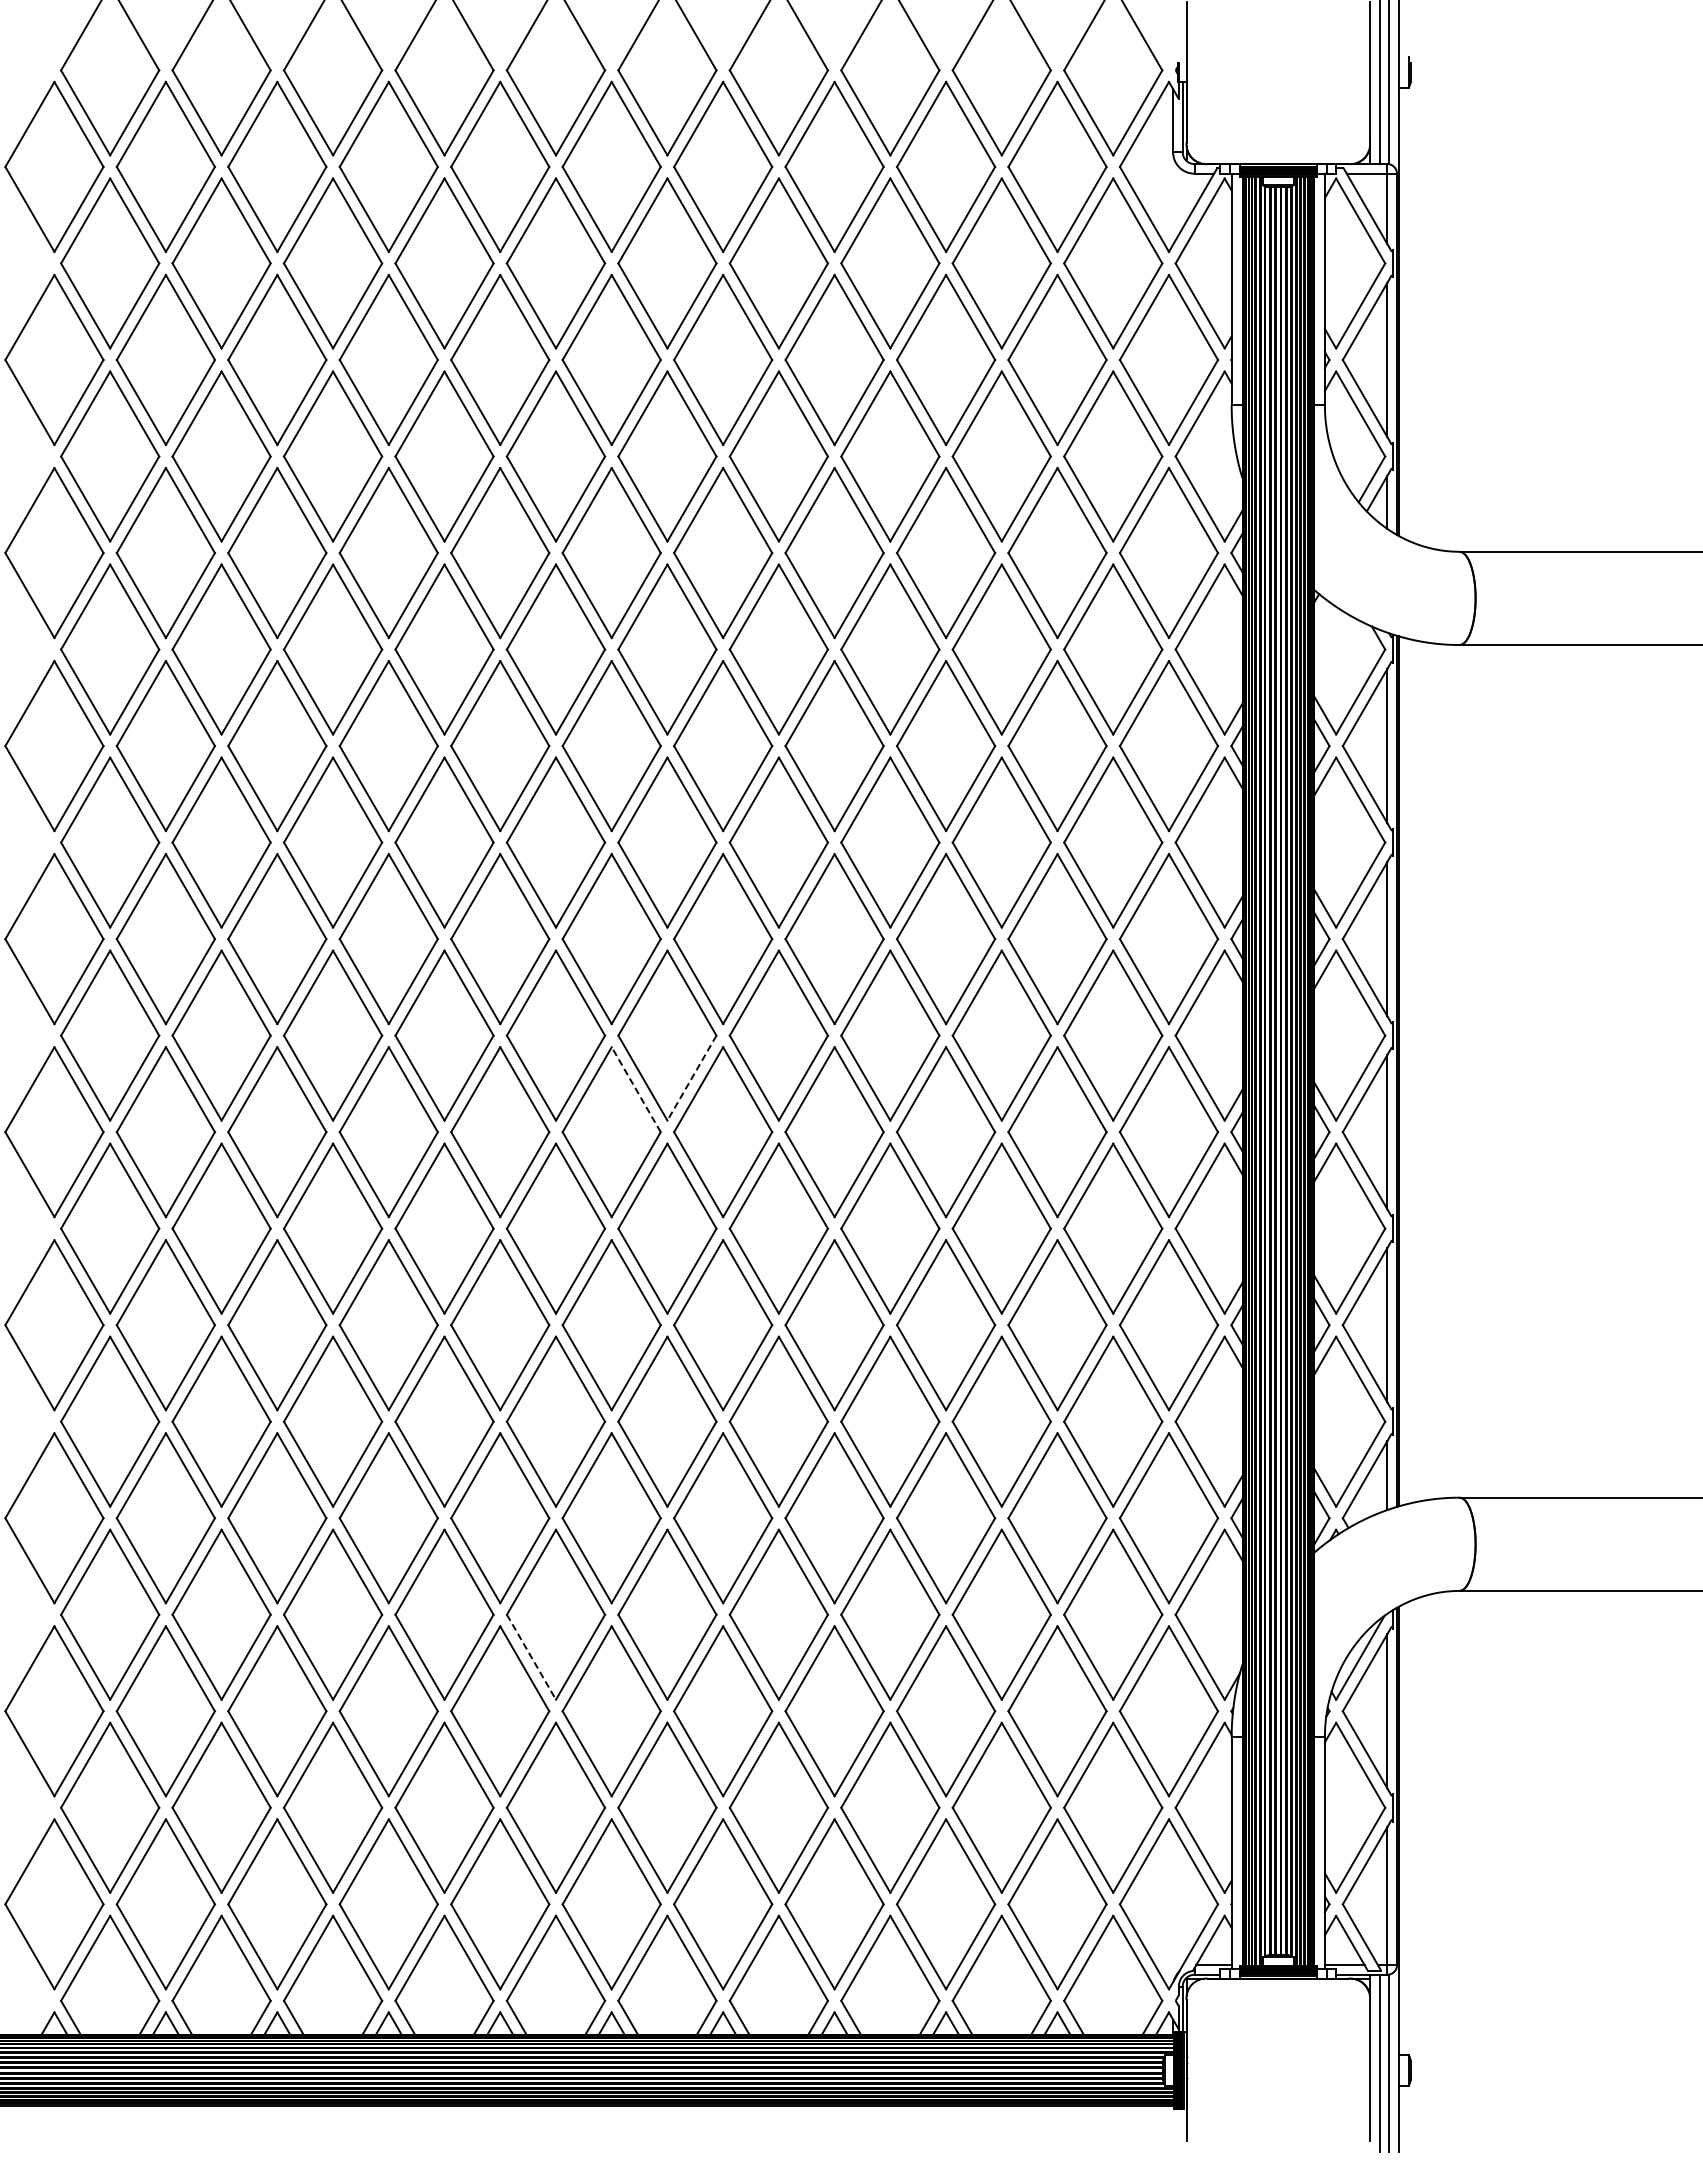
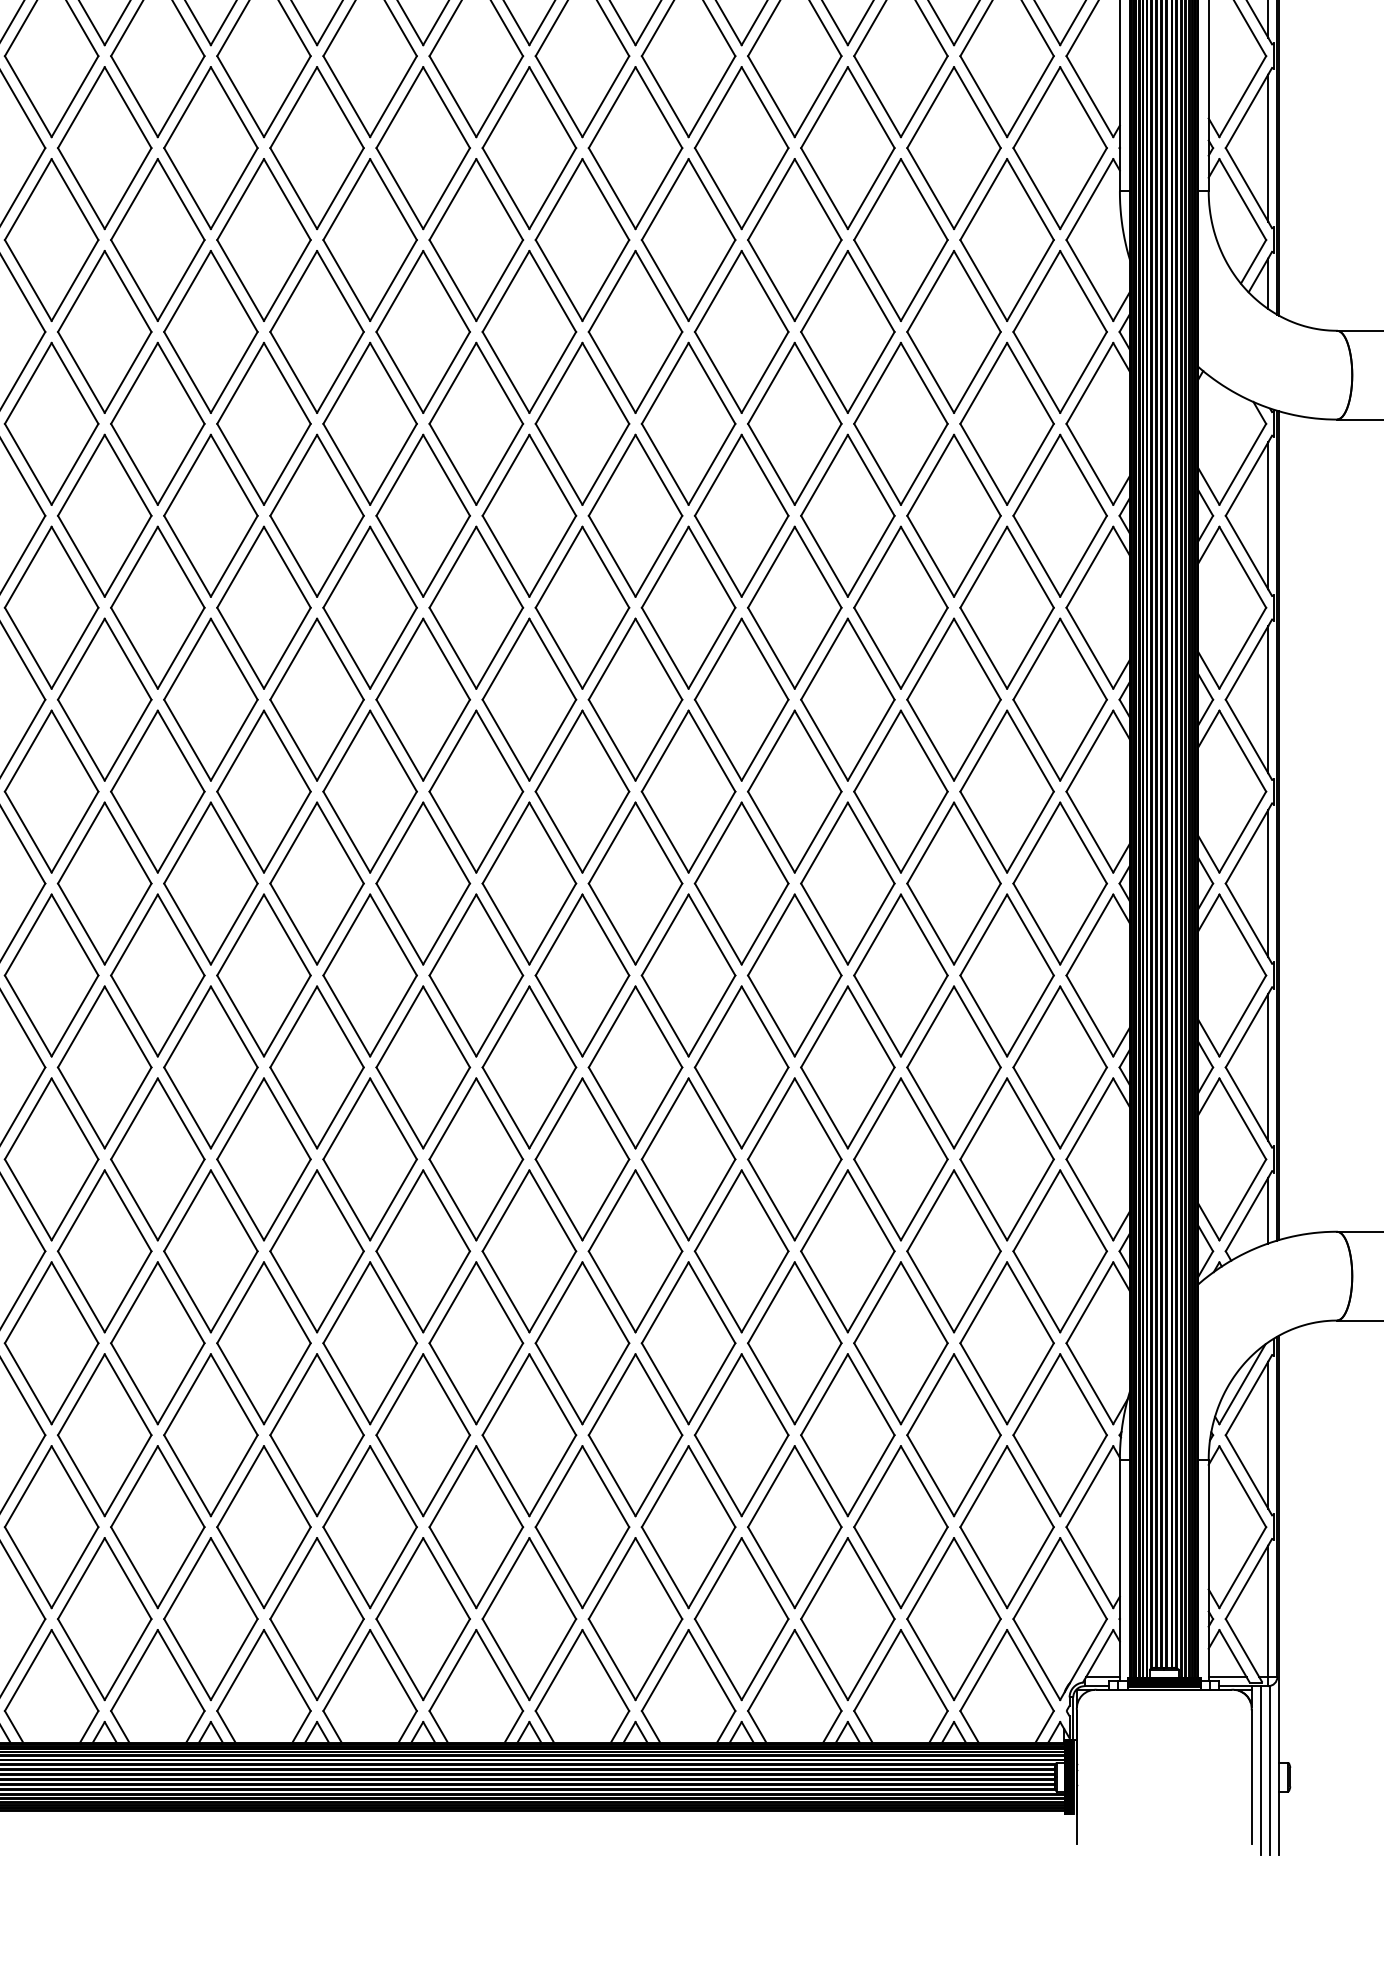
line: (691, 1078) -> (605, 832), dashed -> solid
line: (635, 1089) -> (552, 842), dashed -> solid
line: (531, 1657) -> (452, 1383), dashed -> solid

